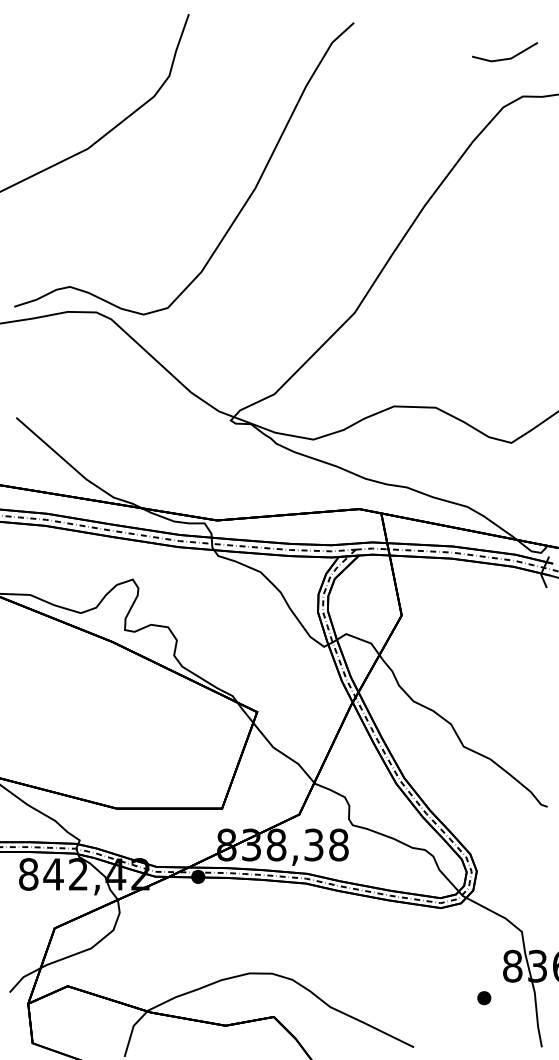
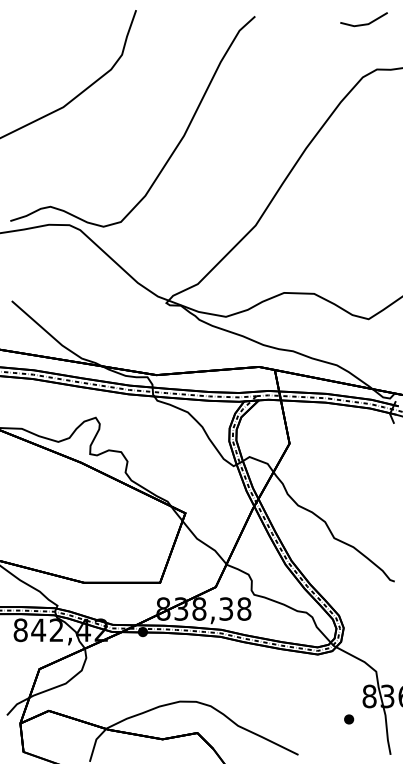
line: (505, 57) -> (364, 23), moved

